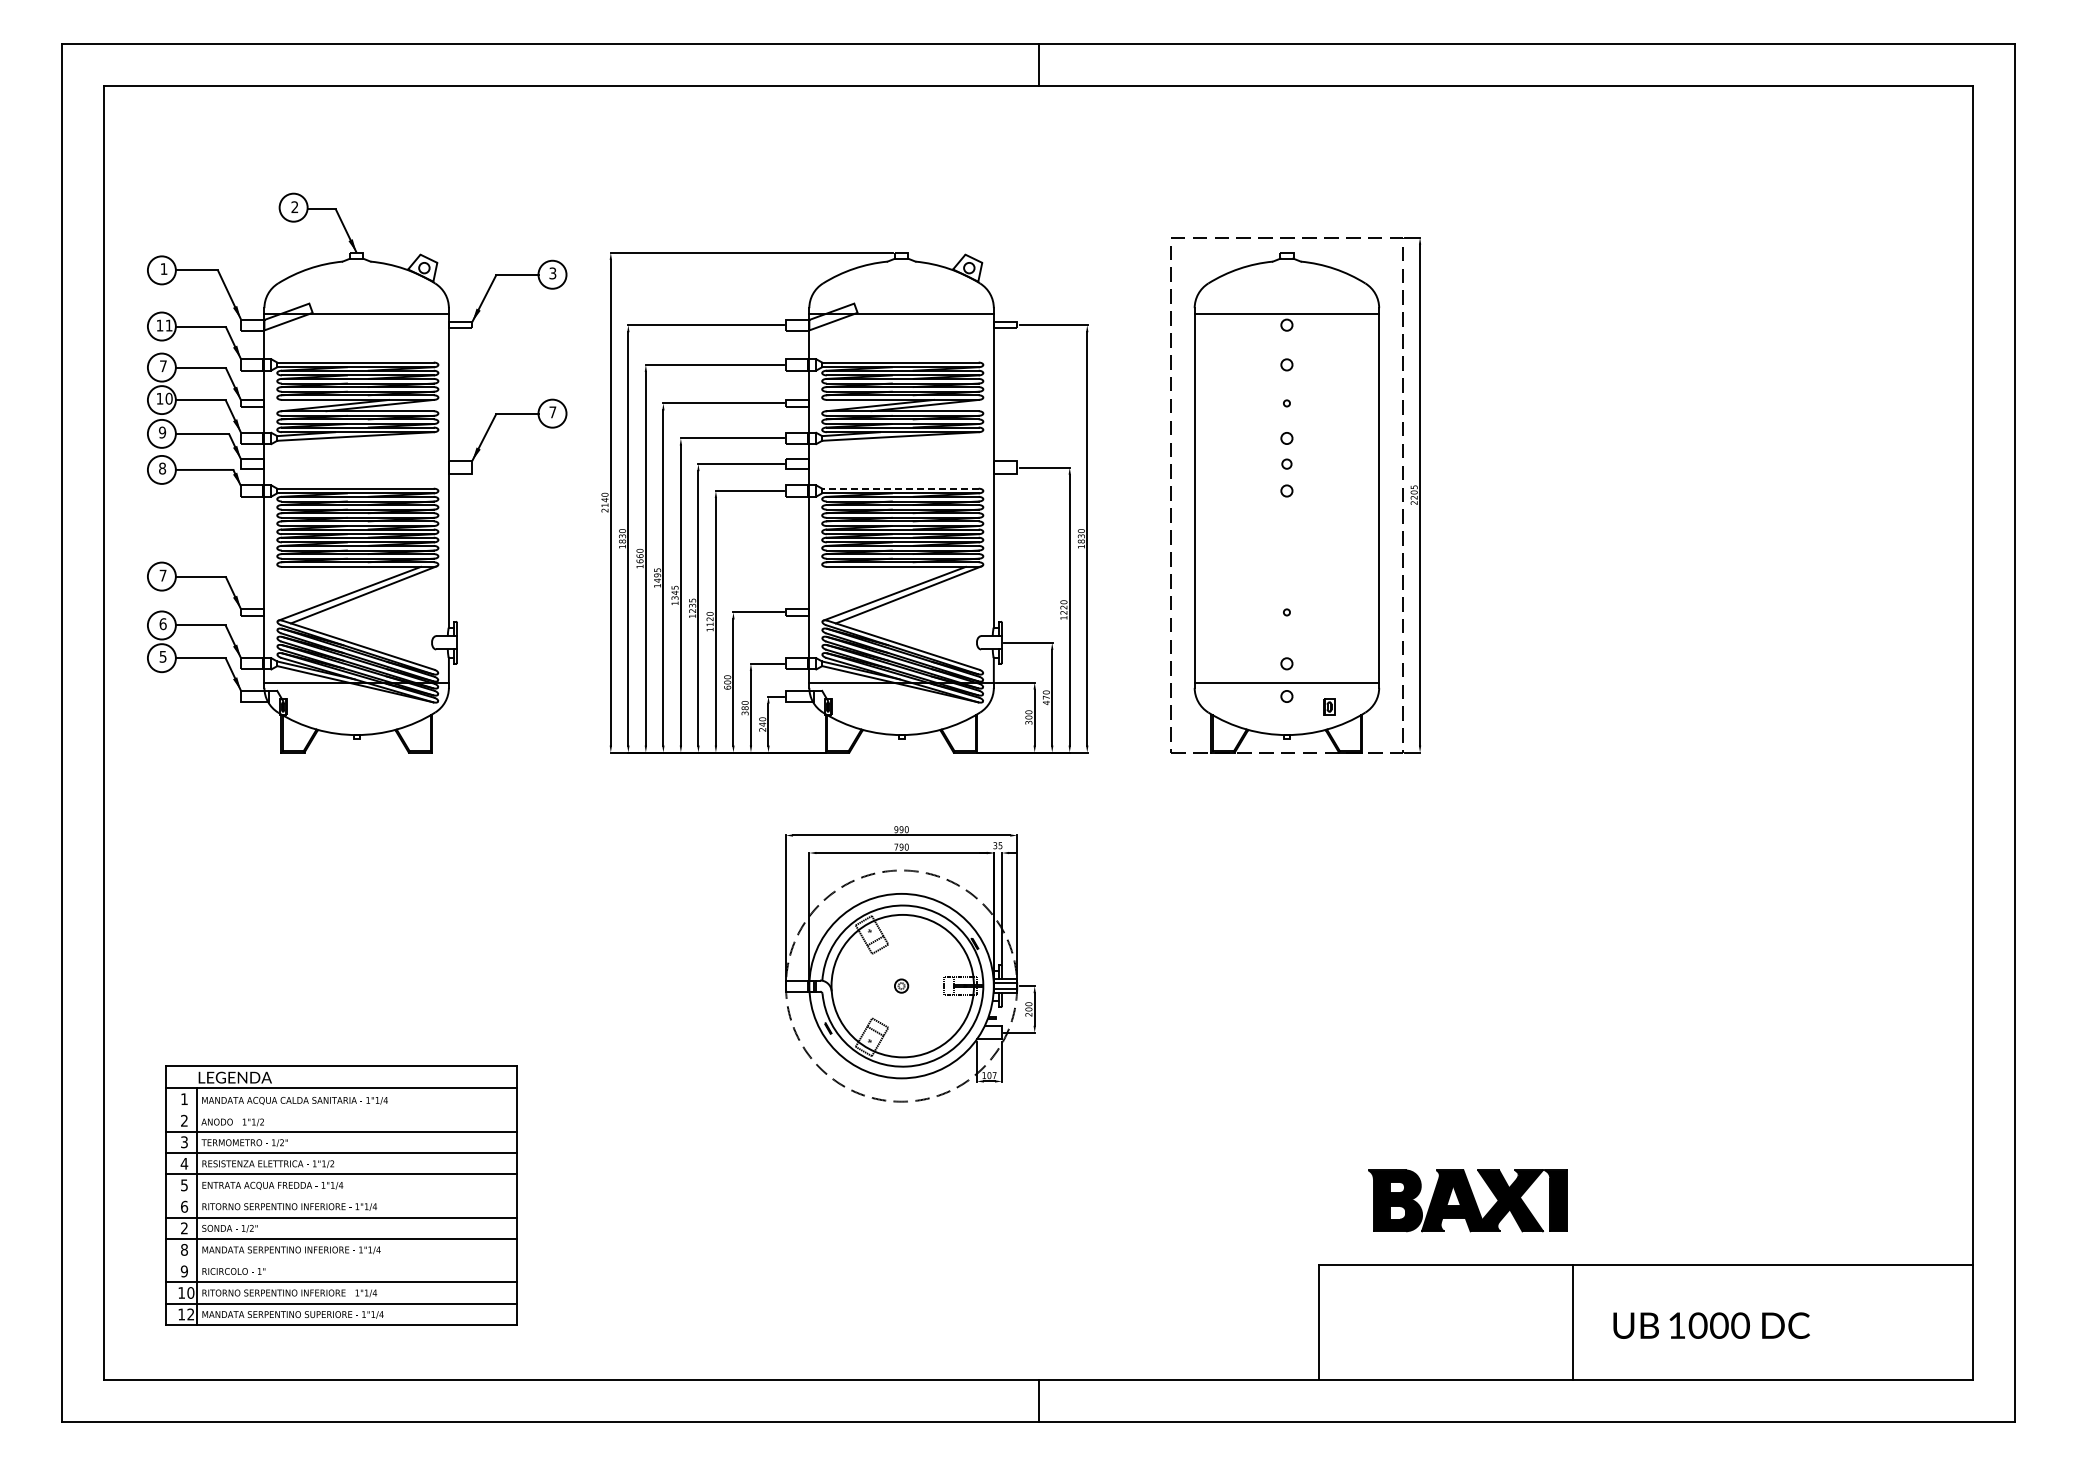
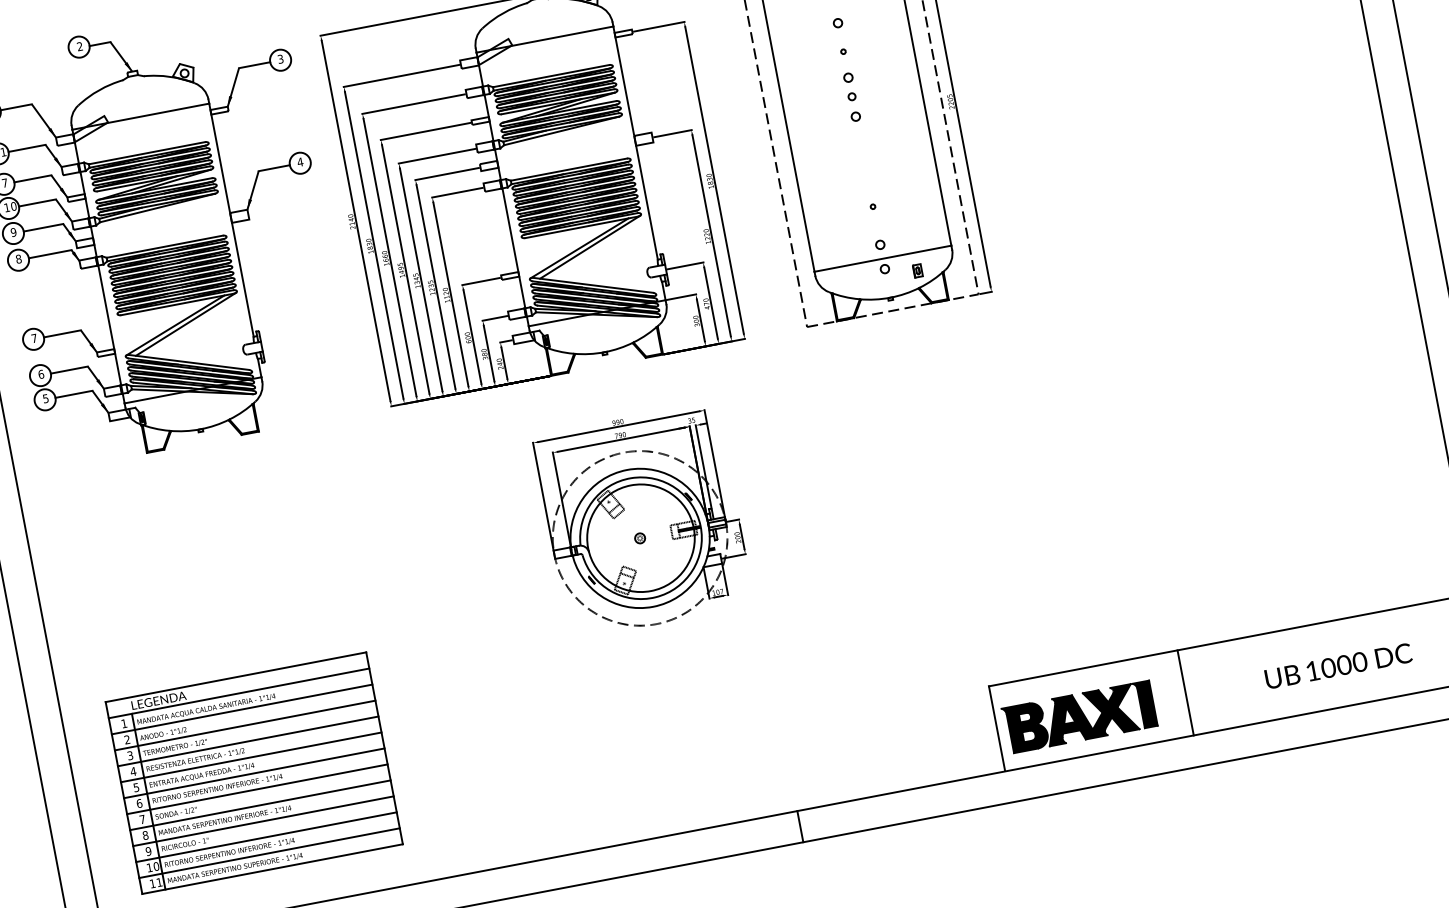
text: (552, 412) -> (300, 162), 7 -> 4
line: (899, 488) -> (568, 169), dashed -> solid
line: (340, 1109) -> (241, 709), added
line: (340, 1196) -> (253, 773), added
part: (1467, 1200) -> (1079, 717), moved
text: (184, 1228) -> (142, 819), 2 -> 7
line: (340, 1260) -> (262, 821), added
text: (190, 1314) -> (159, 882), 12 -> 11
text: (1711, 1325) -> (1338, 666), moved

